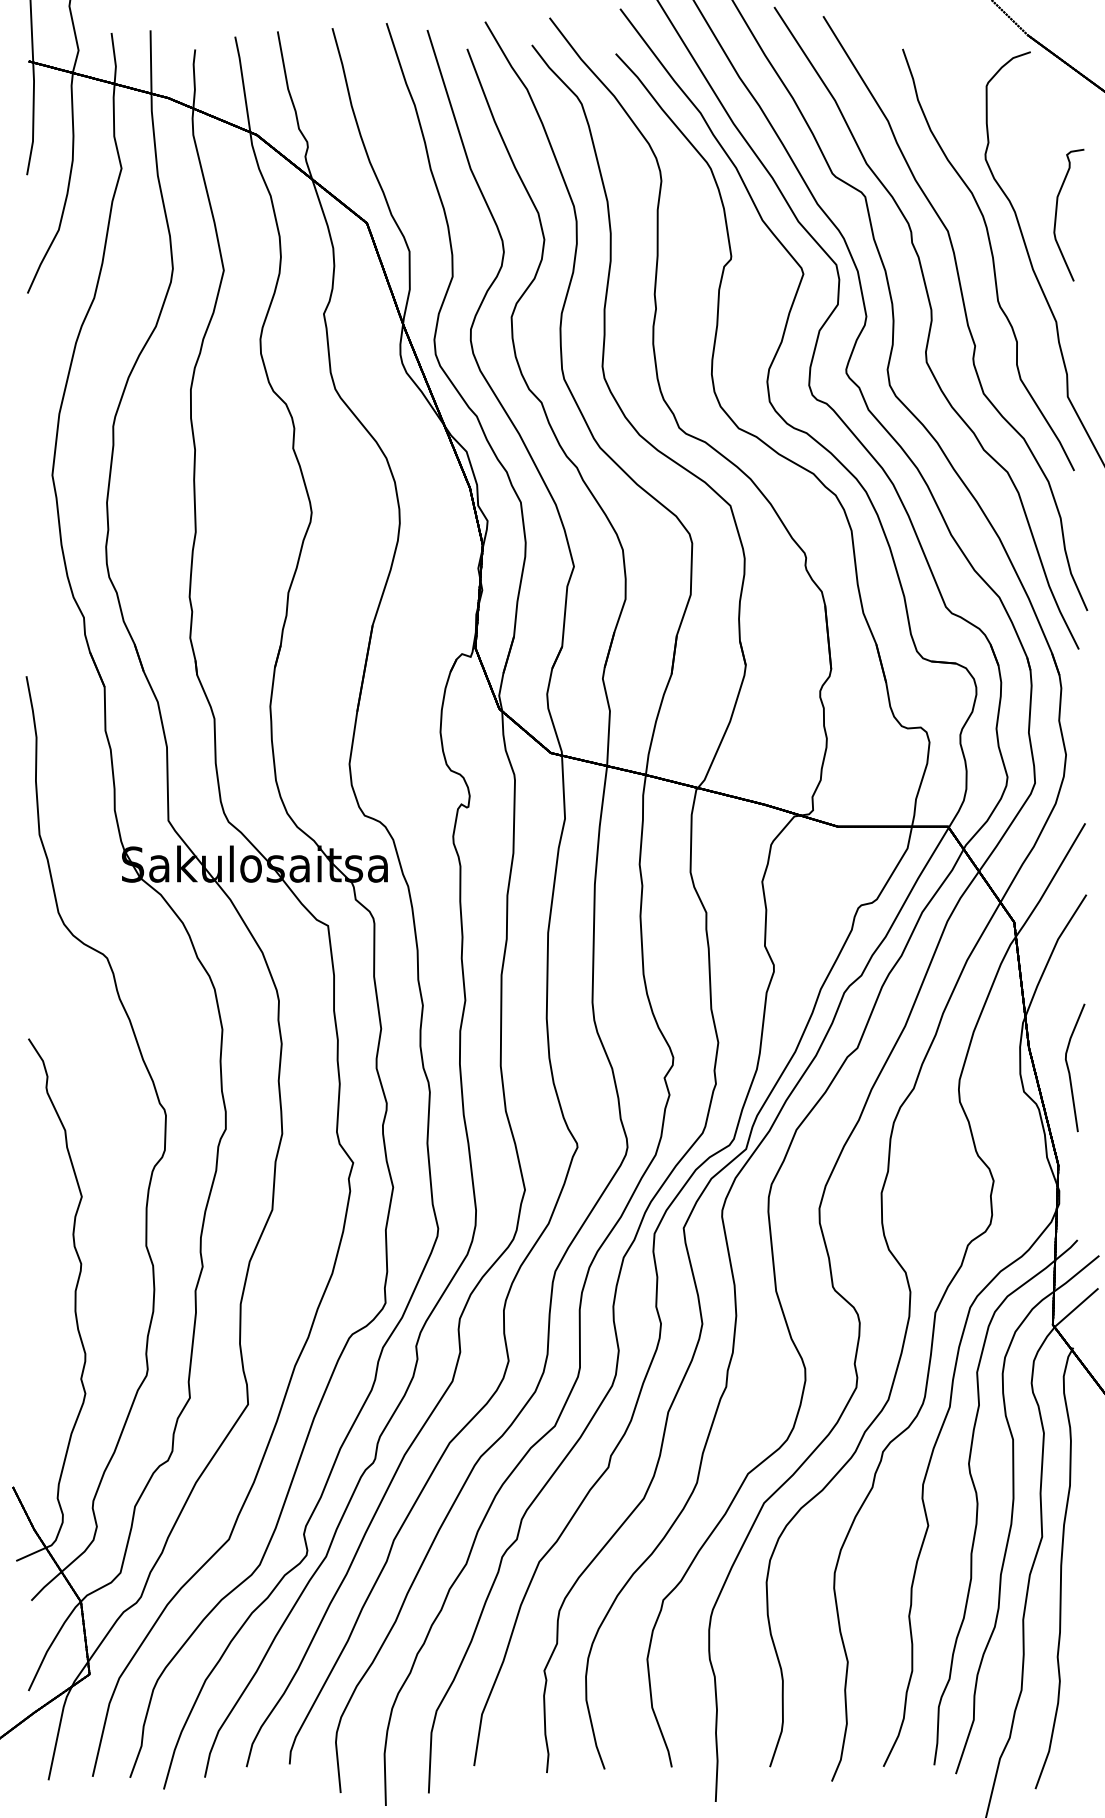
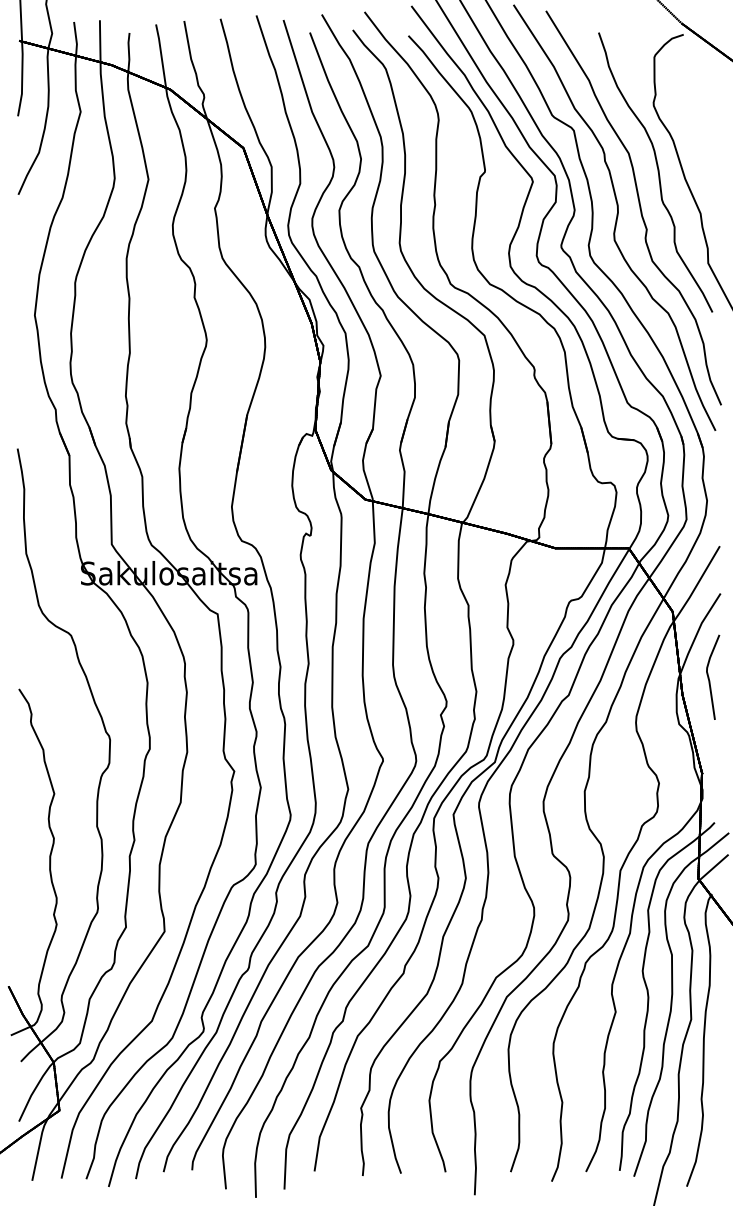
part: (1057, 214) -> (701, 142), removed
curve: (1069, 1066) -> (709, 676), moved

